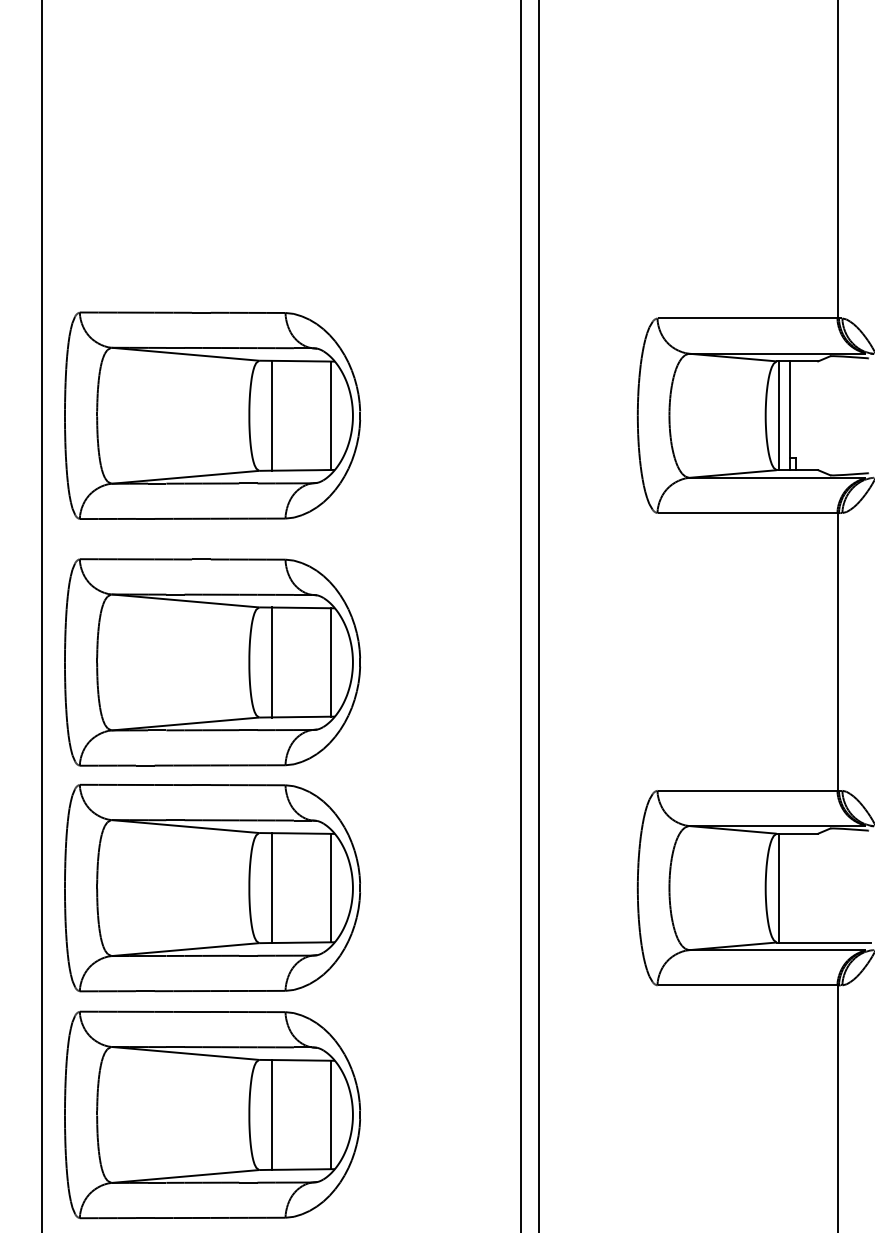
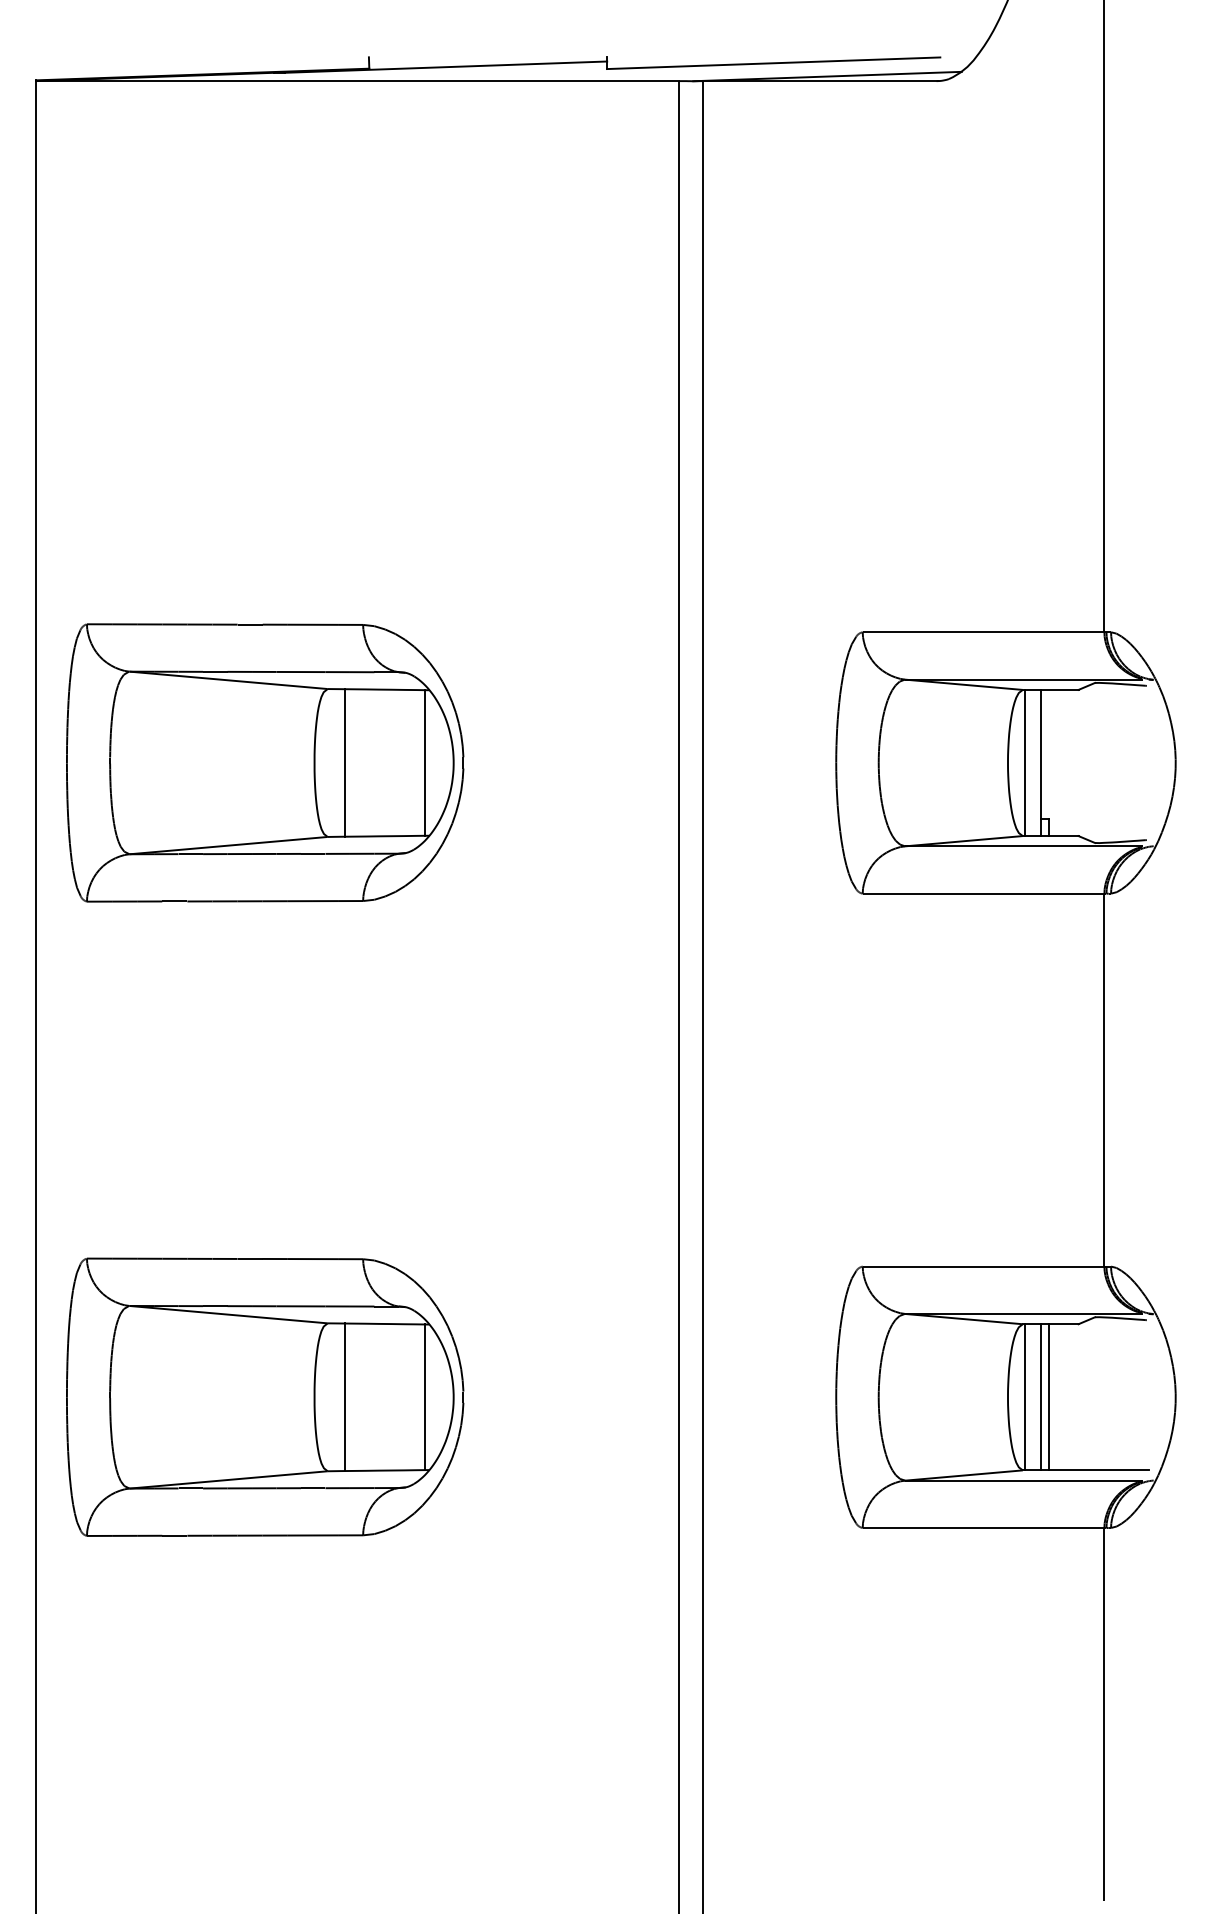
part: (212, 661) -> (265, 1093), removed
line: (790, 888) -> (1041, 1397), added
line: (796, 888) -> (1049, 1397), added
part: (212, 1114) -> (265, 1701), removed

